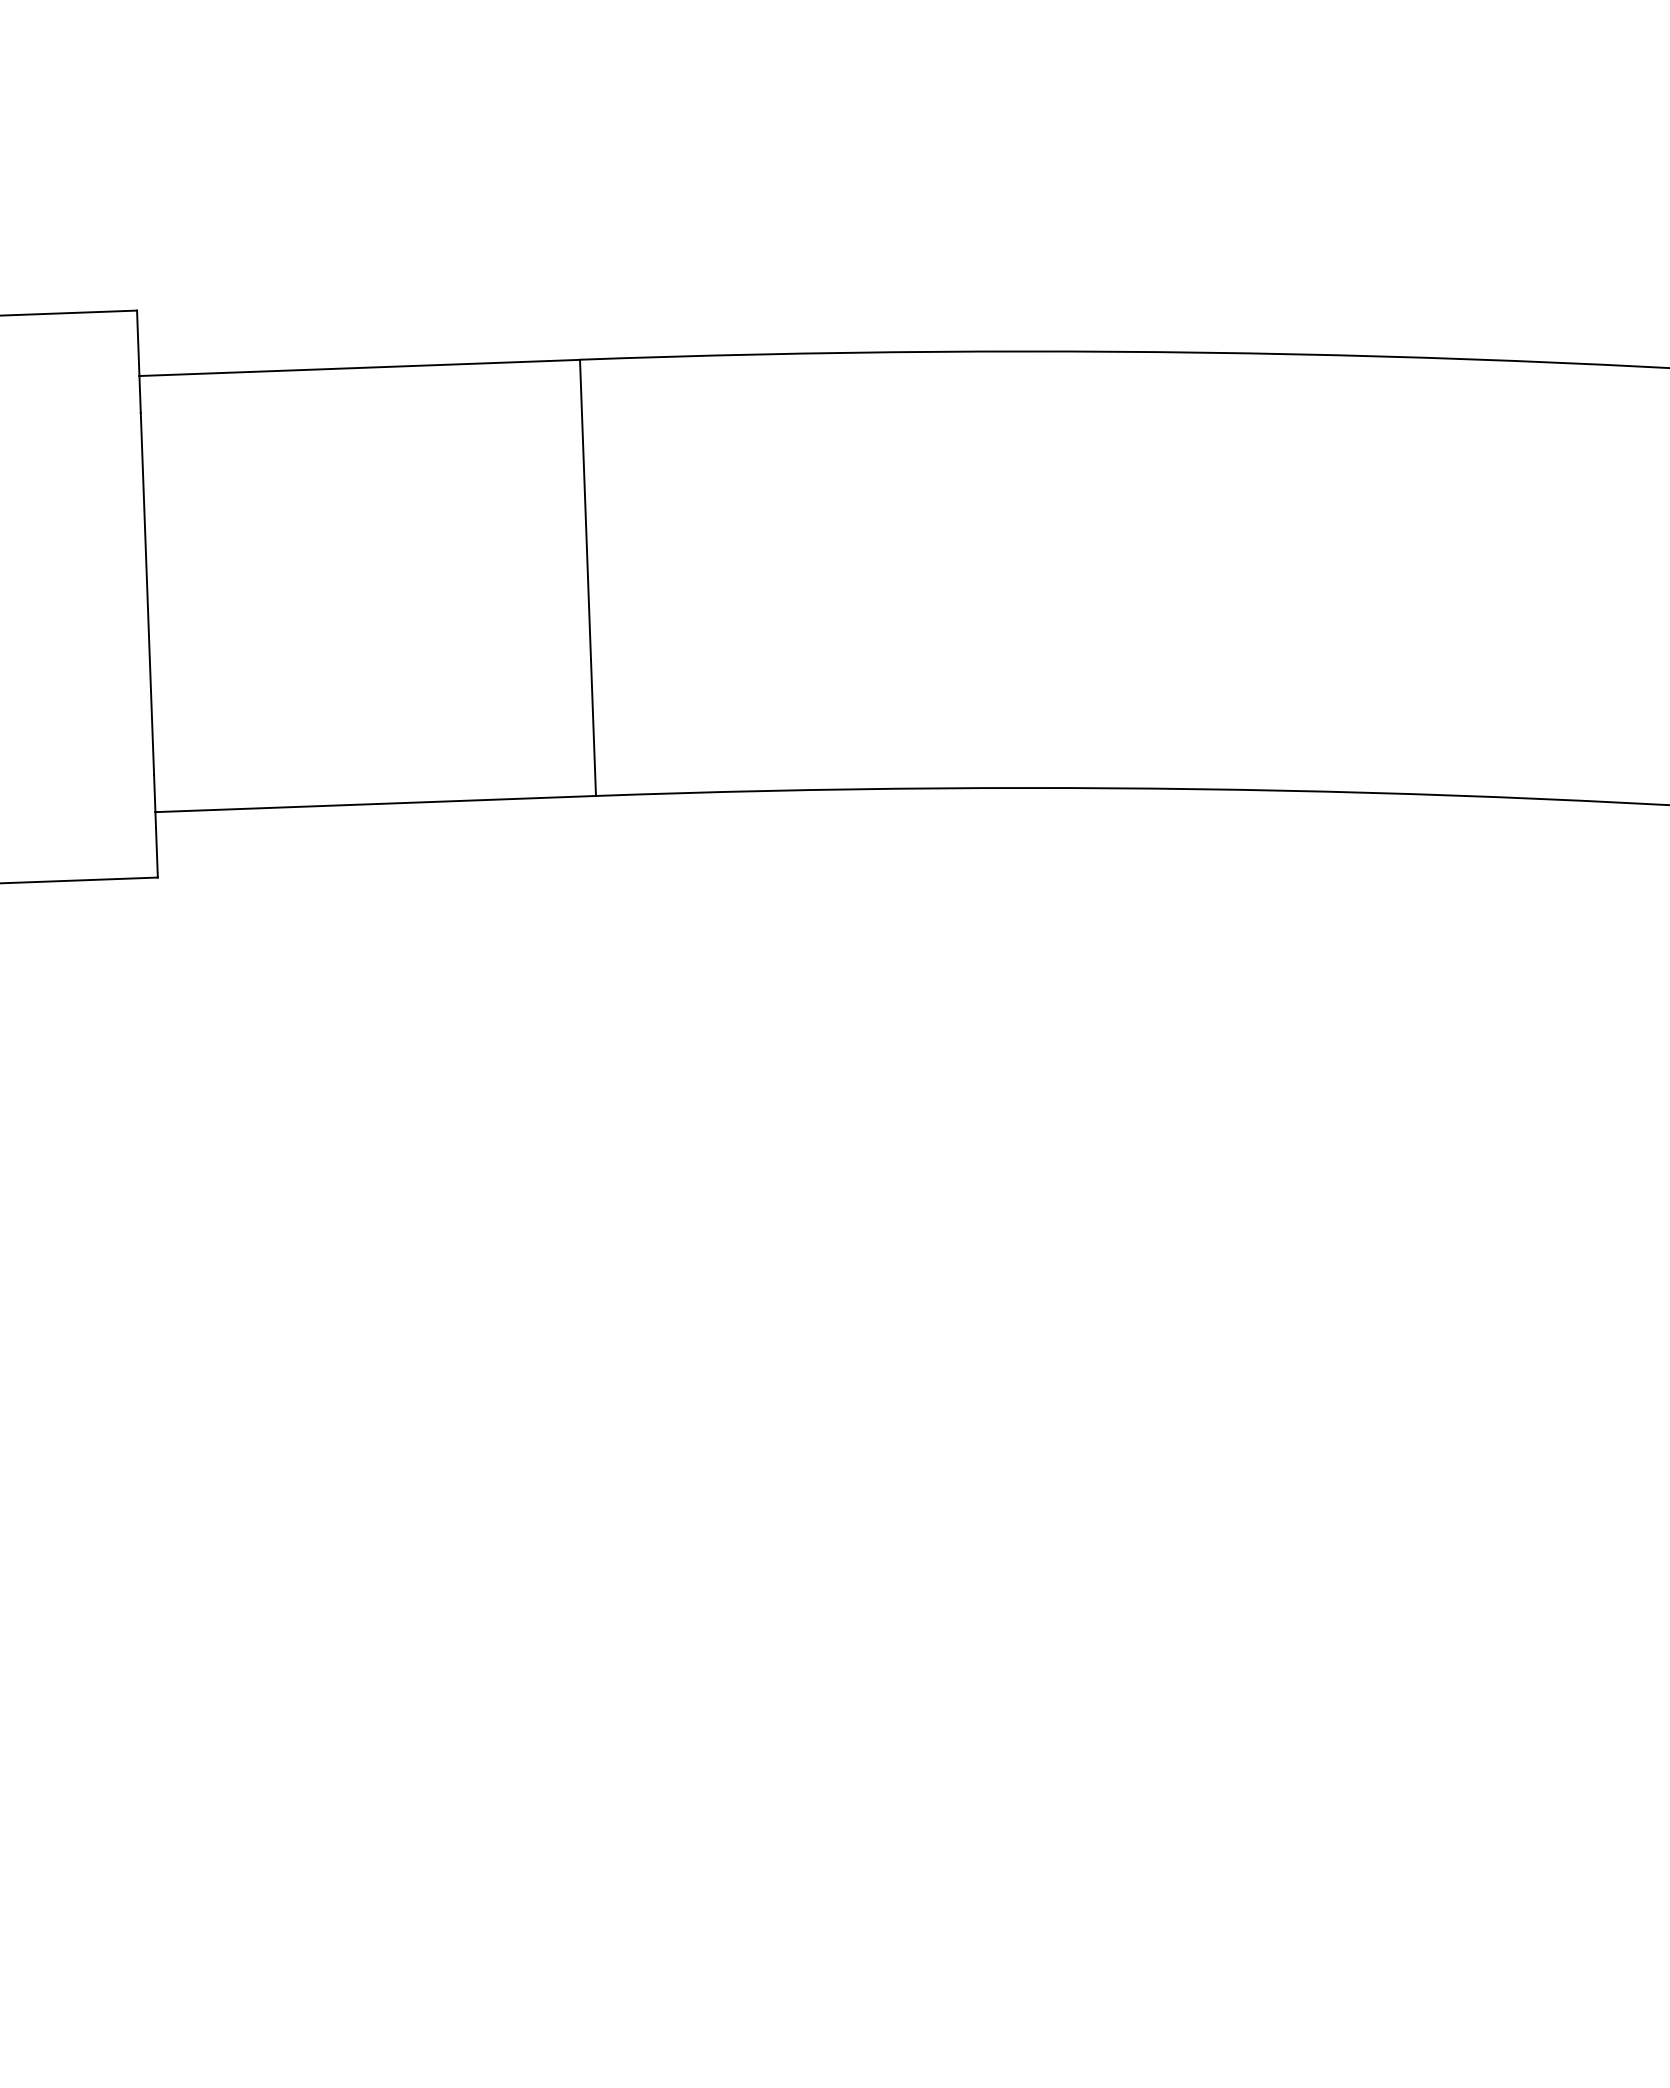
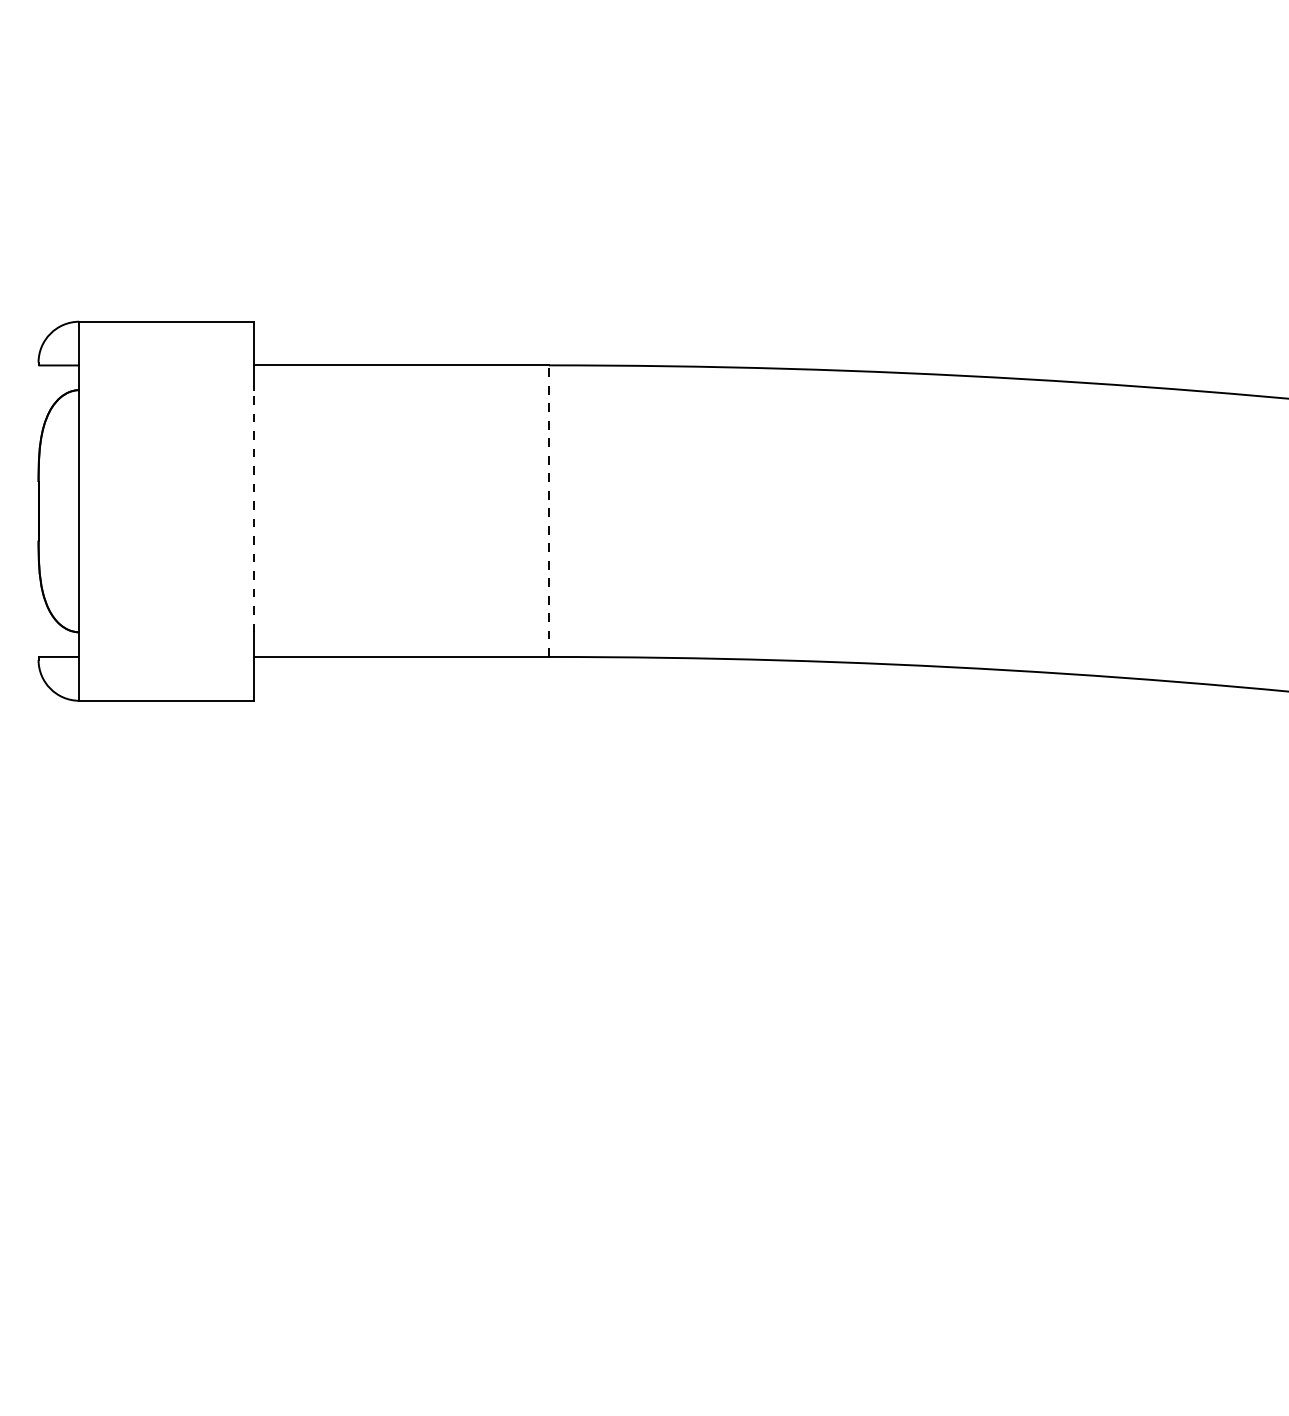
line: (587, 578) -> (548, 511), solid -> dashed
line: (147, 592) -> (254, 510), solid -> dashed

